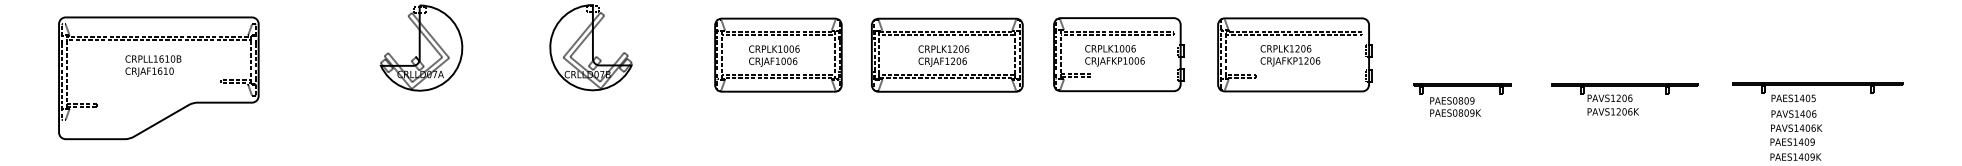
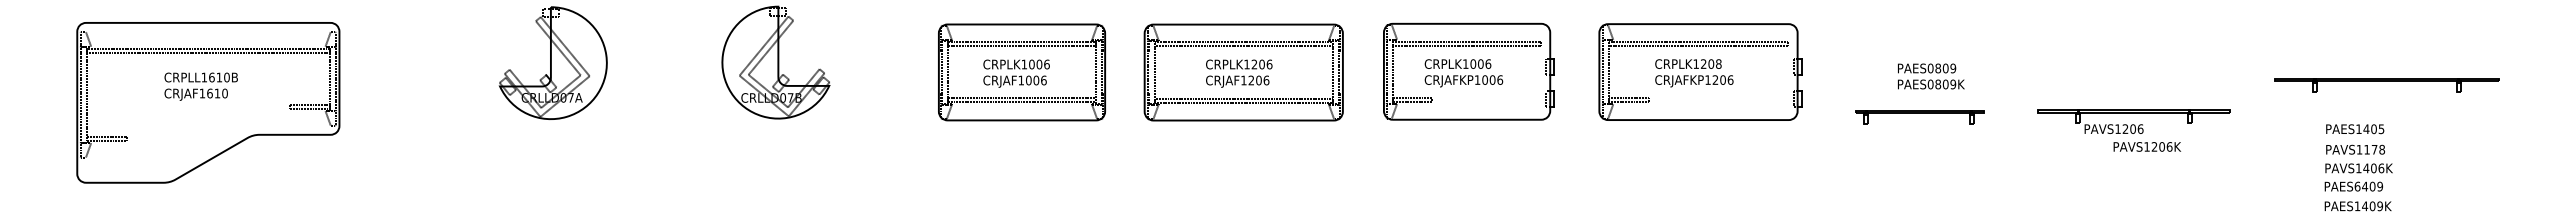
text: (1308, 48) -> (1718, 63), CRPLK1206 -> CRPLK1208
part: (1817, 87) -> (2386, 85), moved
text: (1455, 106) -> (1931, 76), moved
text: (1612, 111) -> (2146, 146), moved
text: (1808, 113) -> (2374, 149), PAVS1406 -> PAVS1178
text: (1795, 142) -> (2357, 186), PAES1409 -> PAES6409

